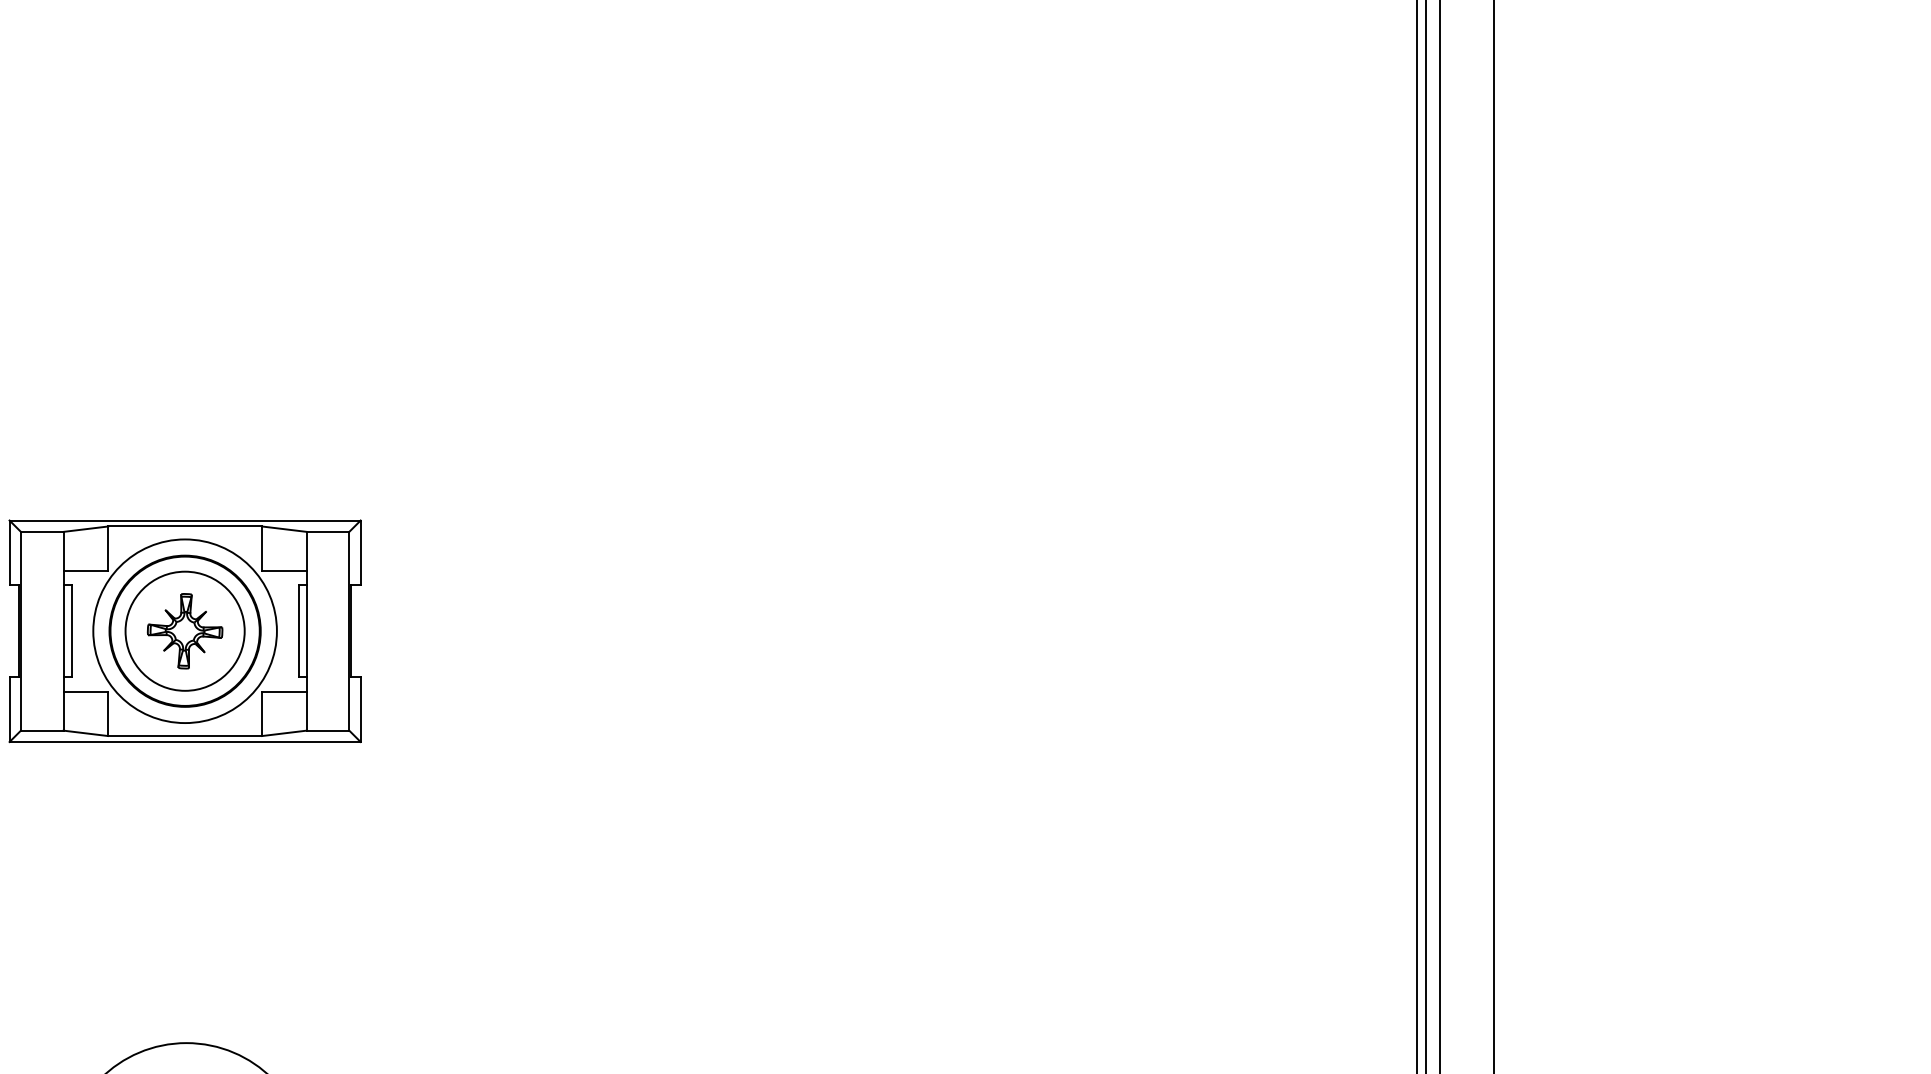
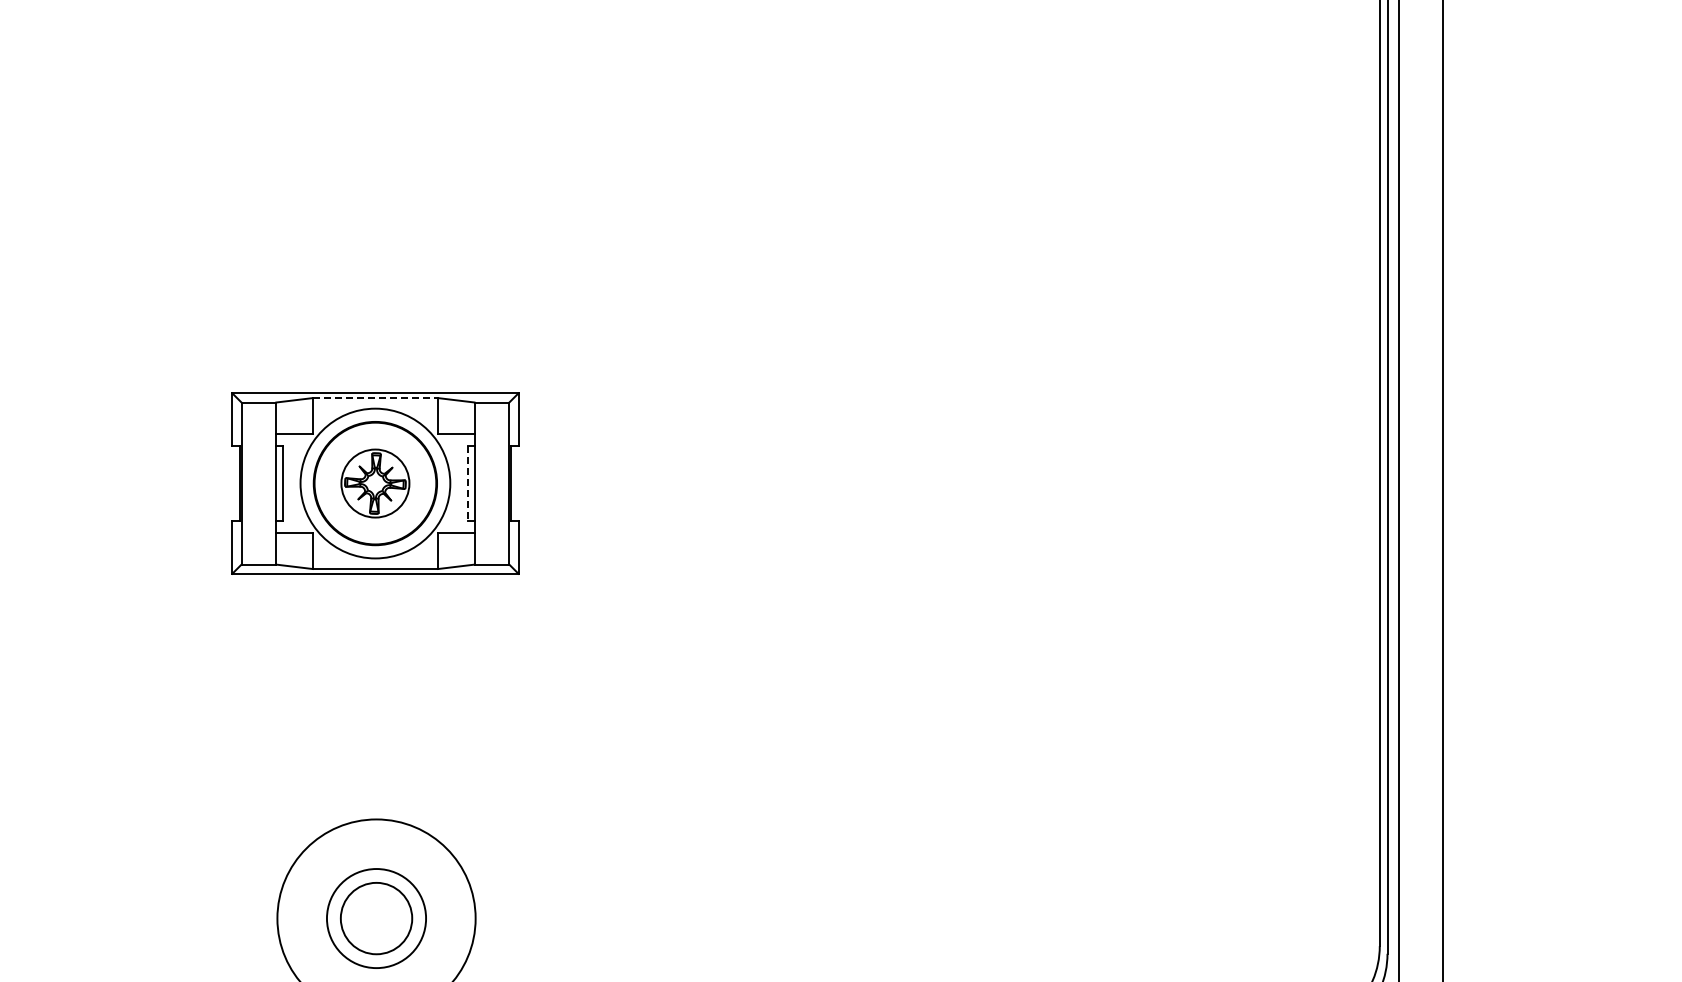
line: (185, 526) -> (375, 398), solid -> dashed
circle: (185, 631) -> (375, 483), size x0.7
line: (298, 632) -> (467, 484), solid -> dashed

